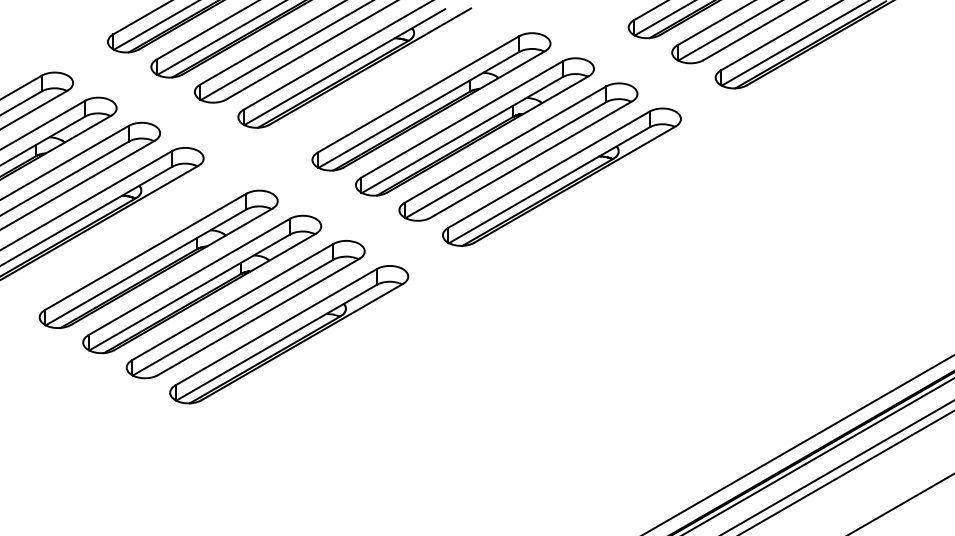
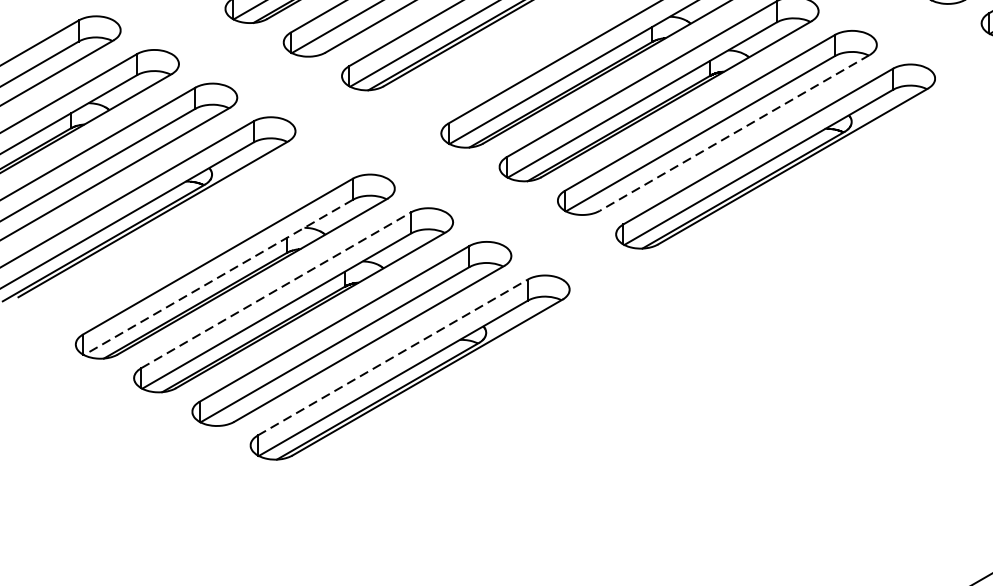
line: (530, 159) -> (733, 132), solid -> dashed
line: (146, 267) -> (218, 277), solid -> dashed
line: (189, 276) -> (276, 289), solid -> dashed
line: (276, 326) -> (393, 356), solid -> dashed

